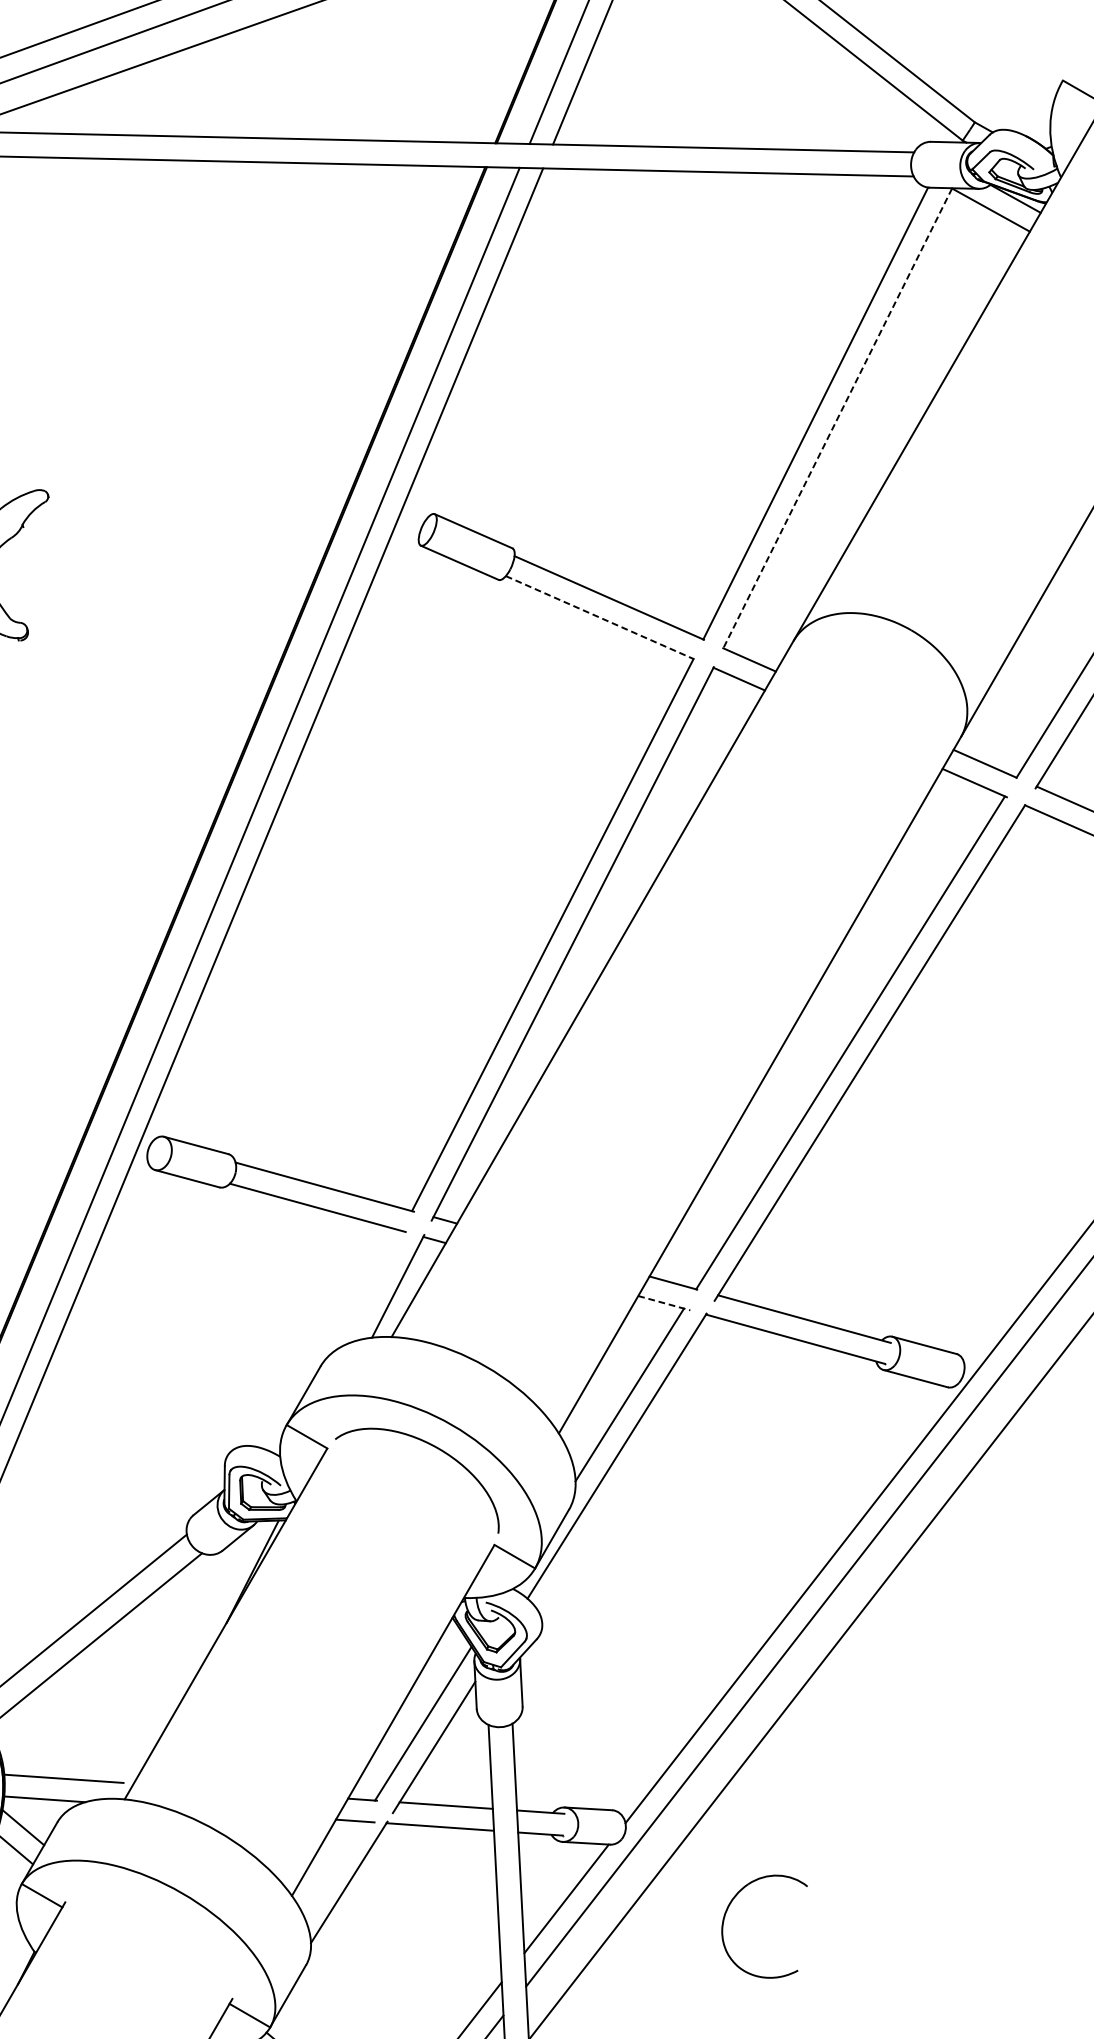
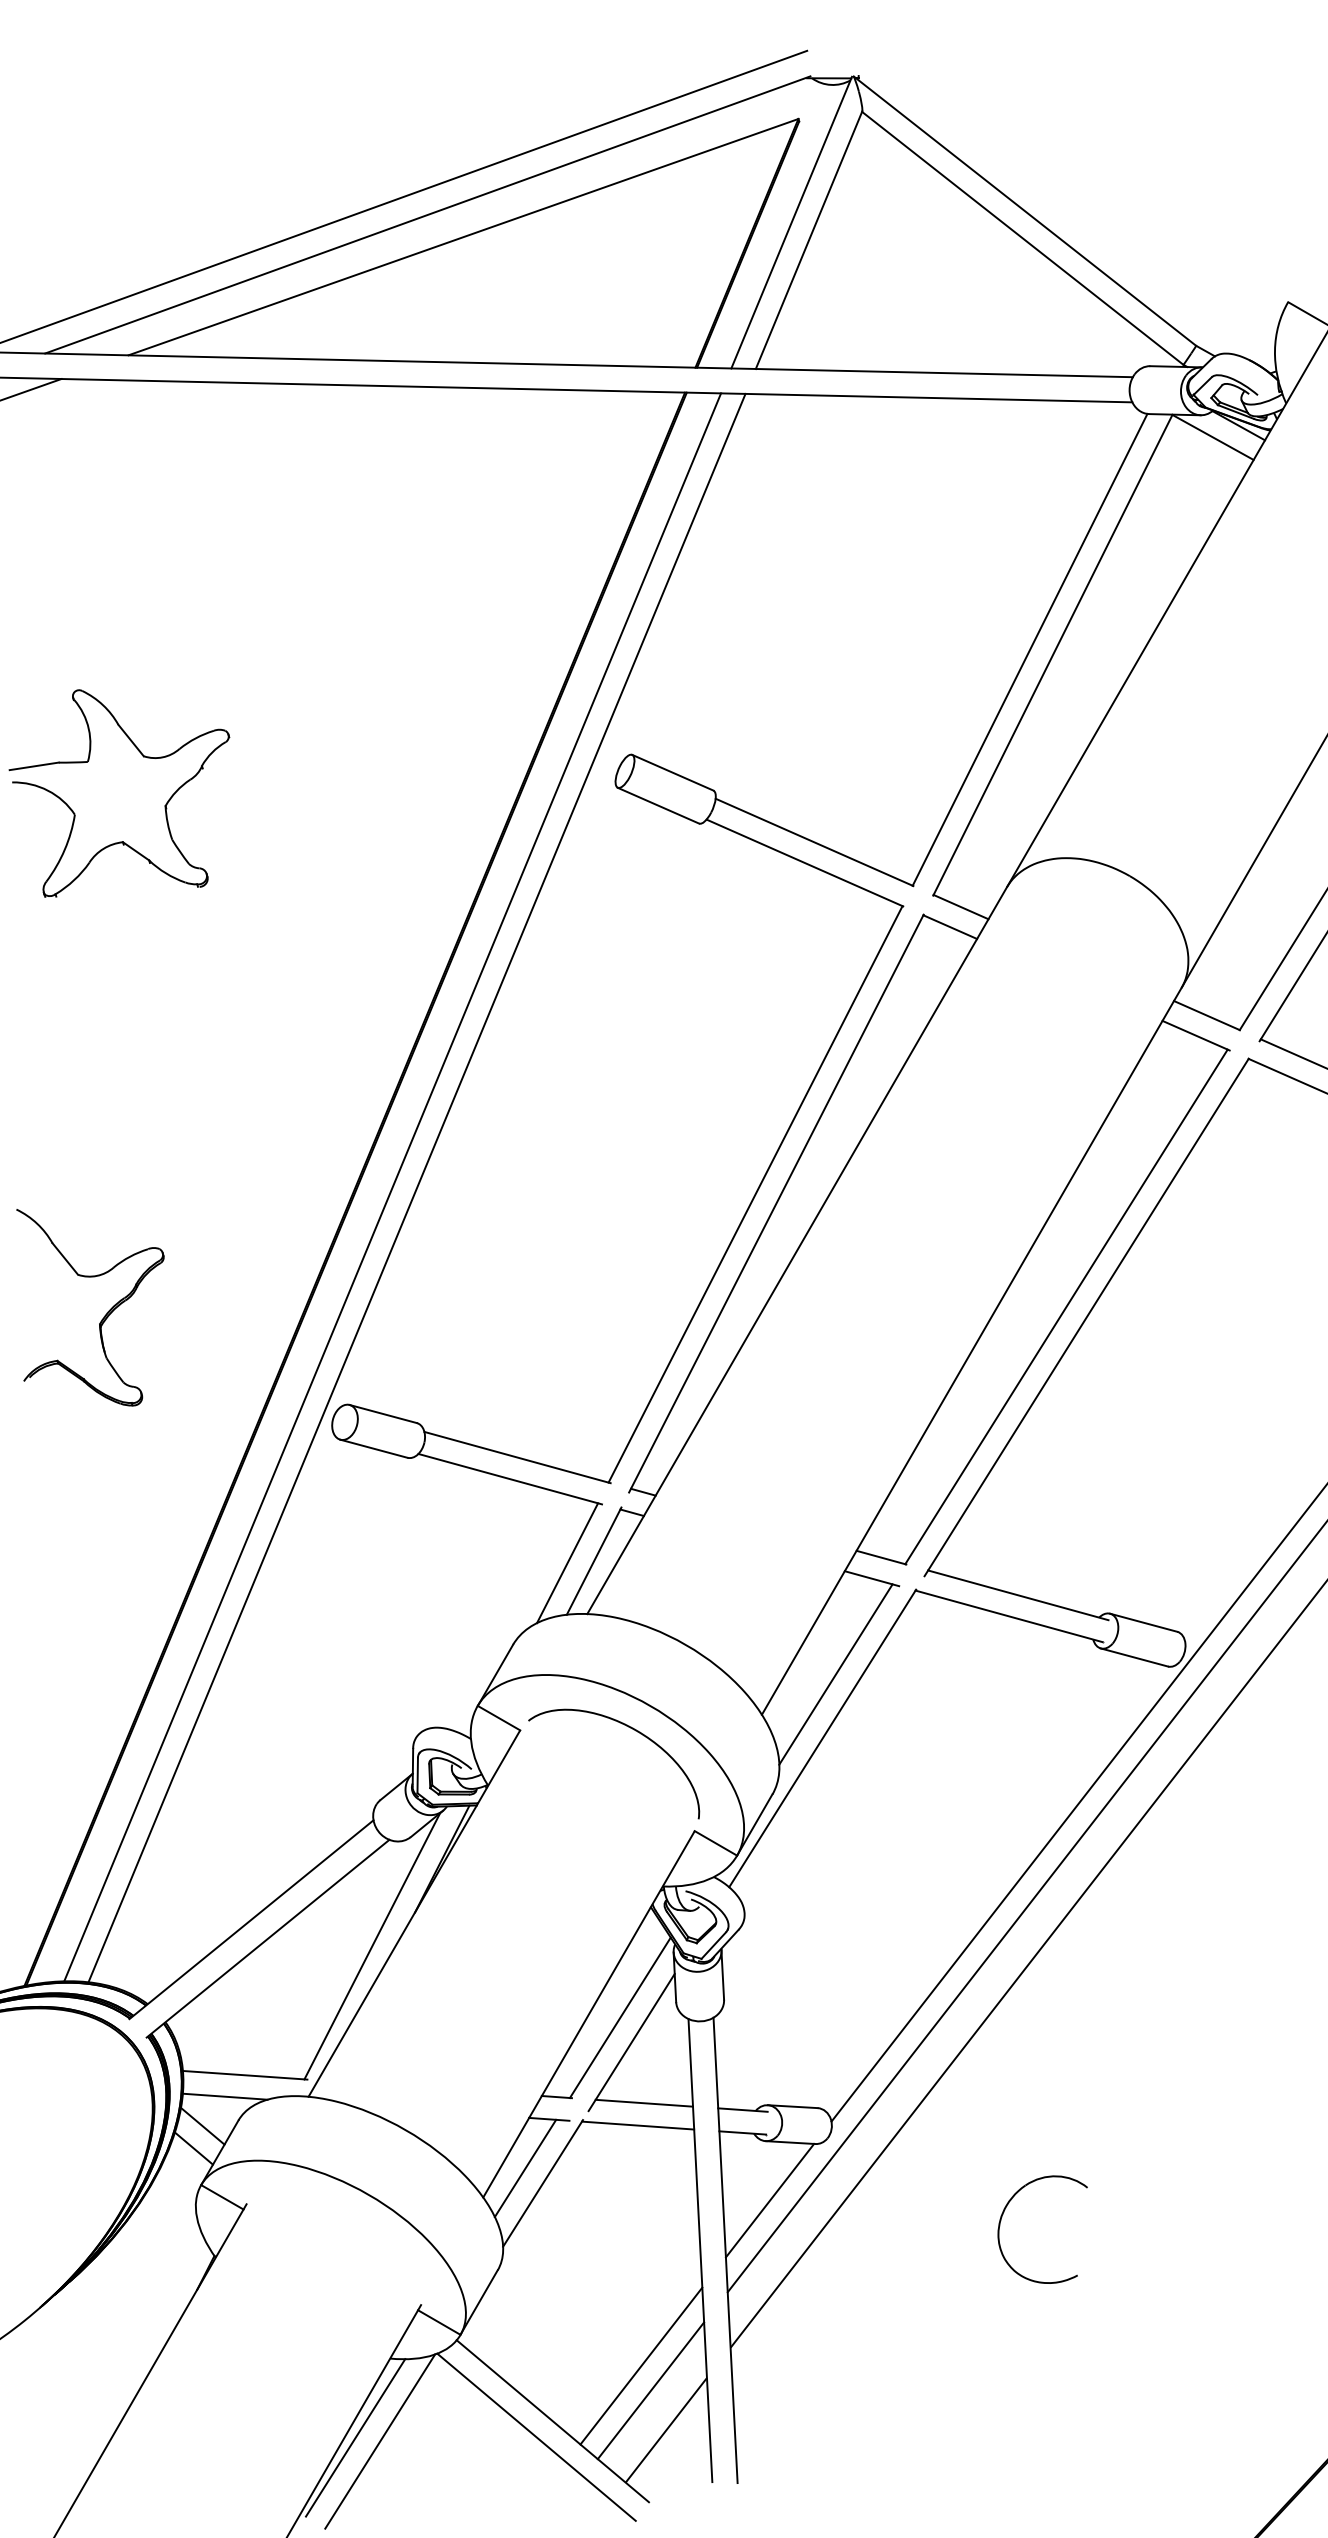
line: (837, 418) -> (1052, 655), dashed -> solid
line: (600, 618) -> (805, 863), dashed -> solid
line: (372, 1288) -> (567, 1563), added
line: (664, 1302) -> (872, 1578), dashed -> solid
line: (185, 1655) -> (372, 1946), added
line: (332, 1868) -> (525, 2168), added
part: (728, 1908) -> (1005, 2210), moved

